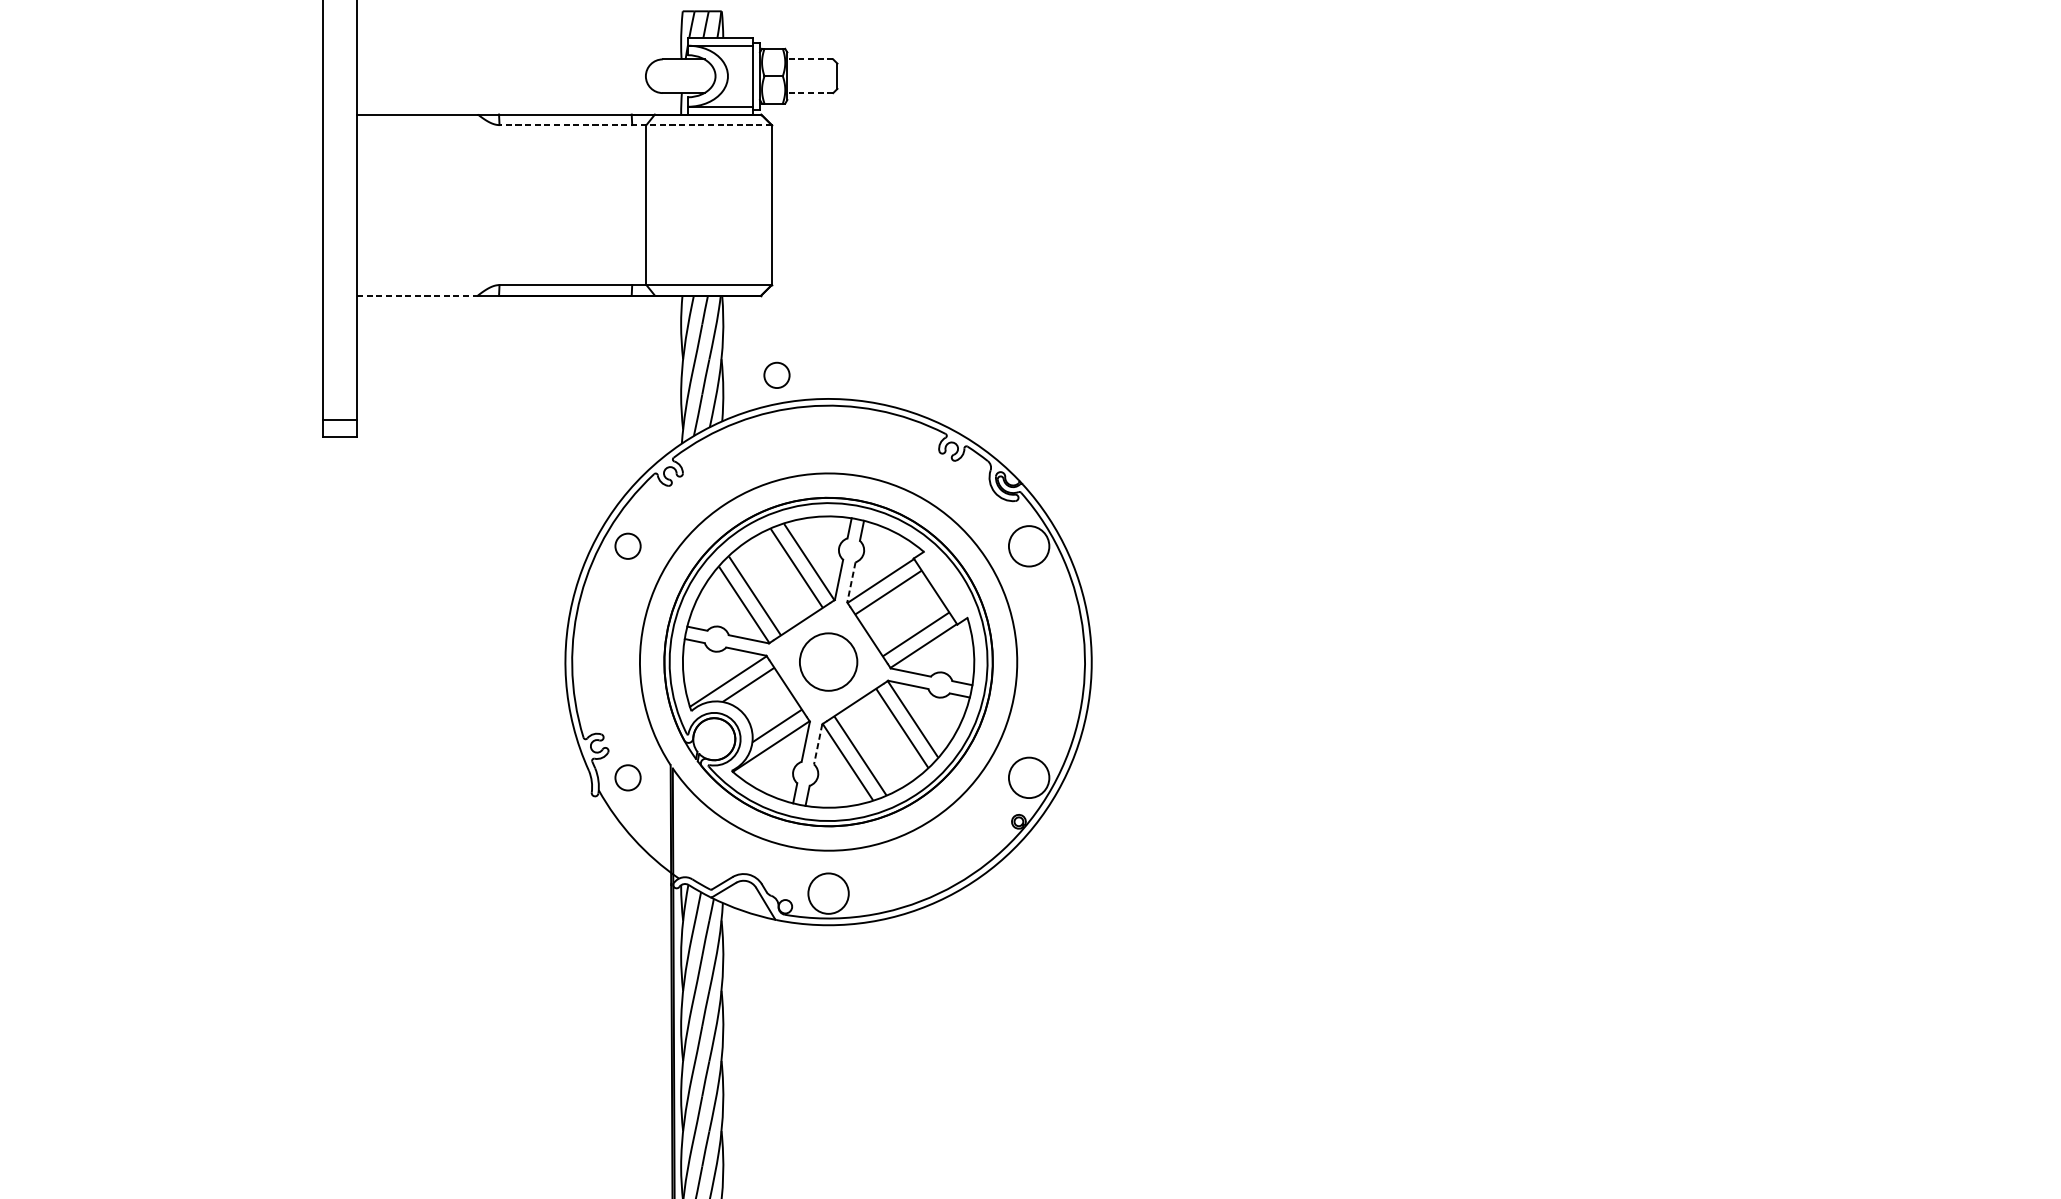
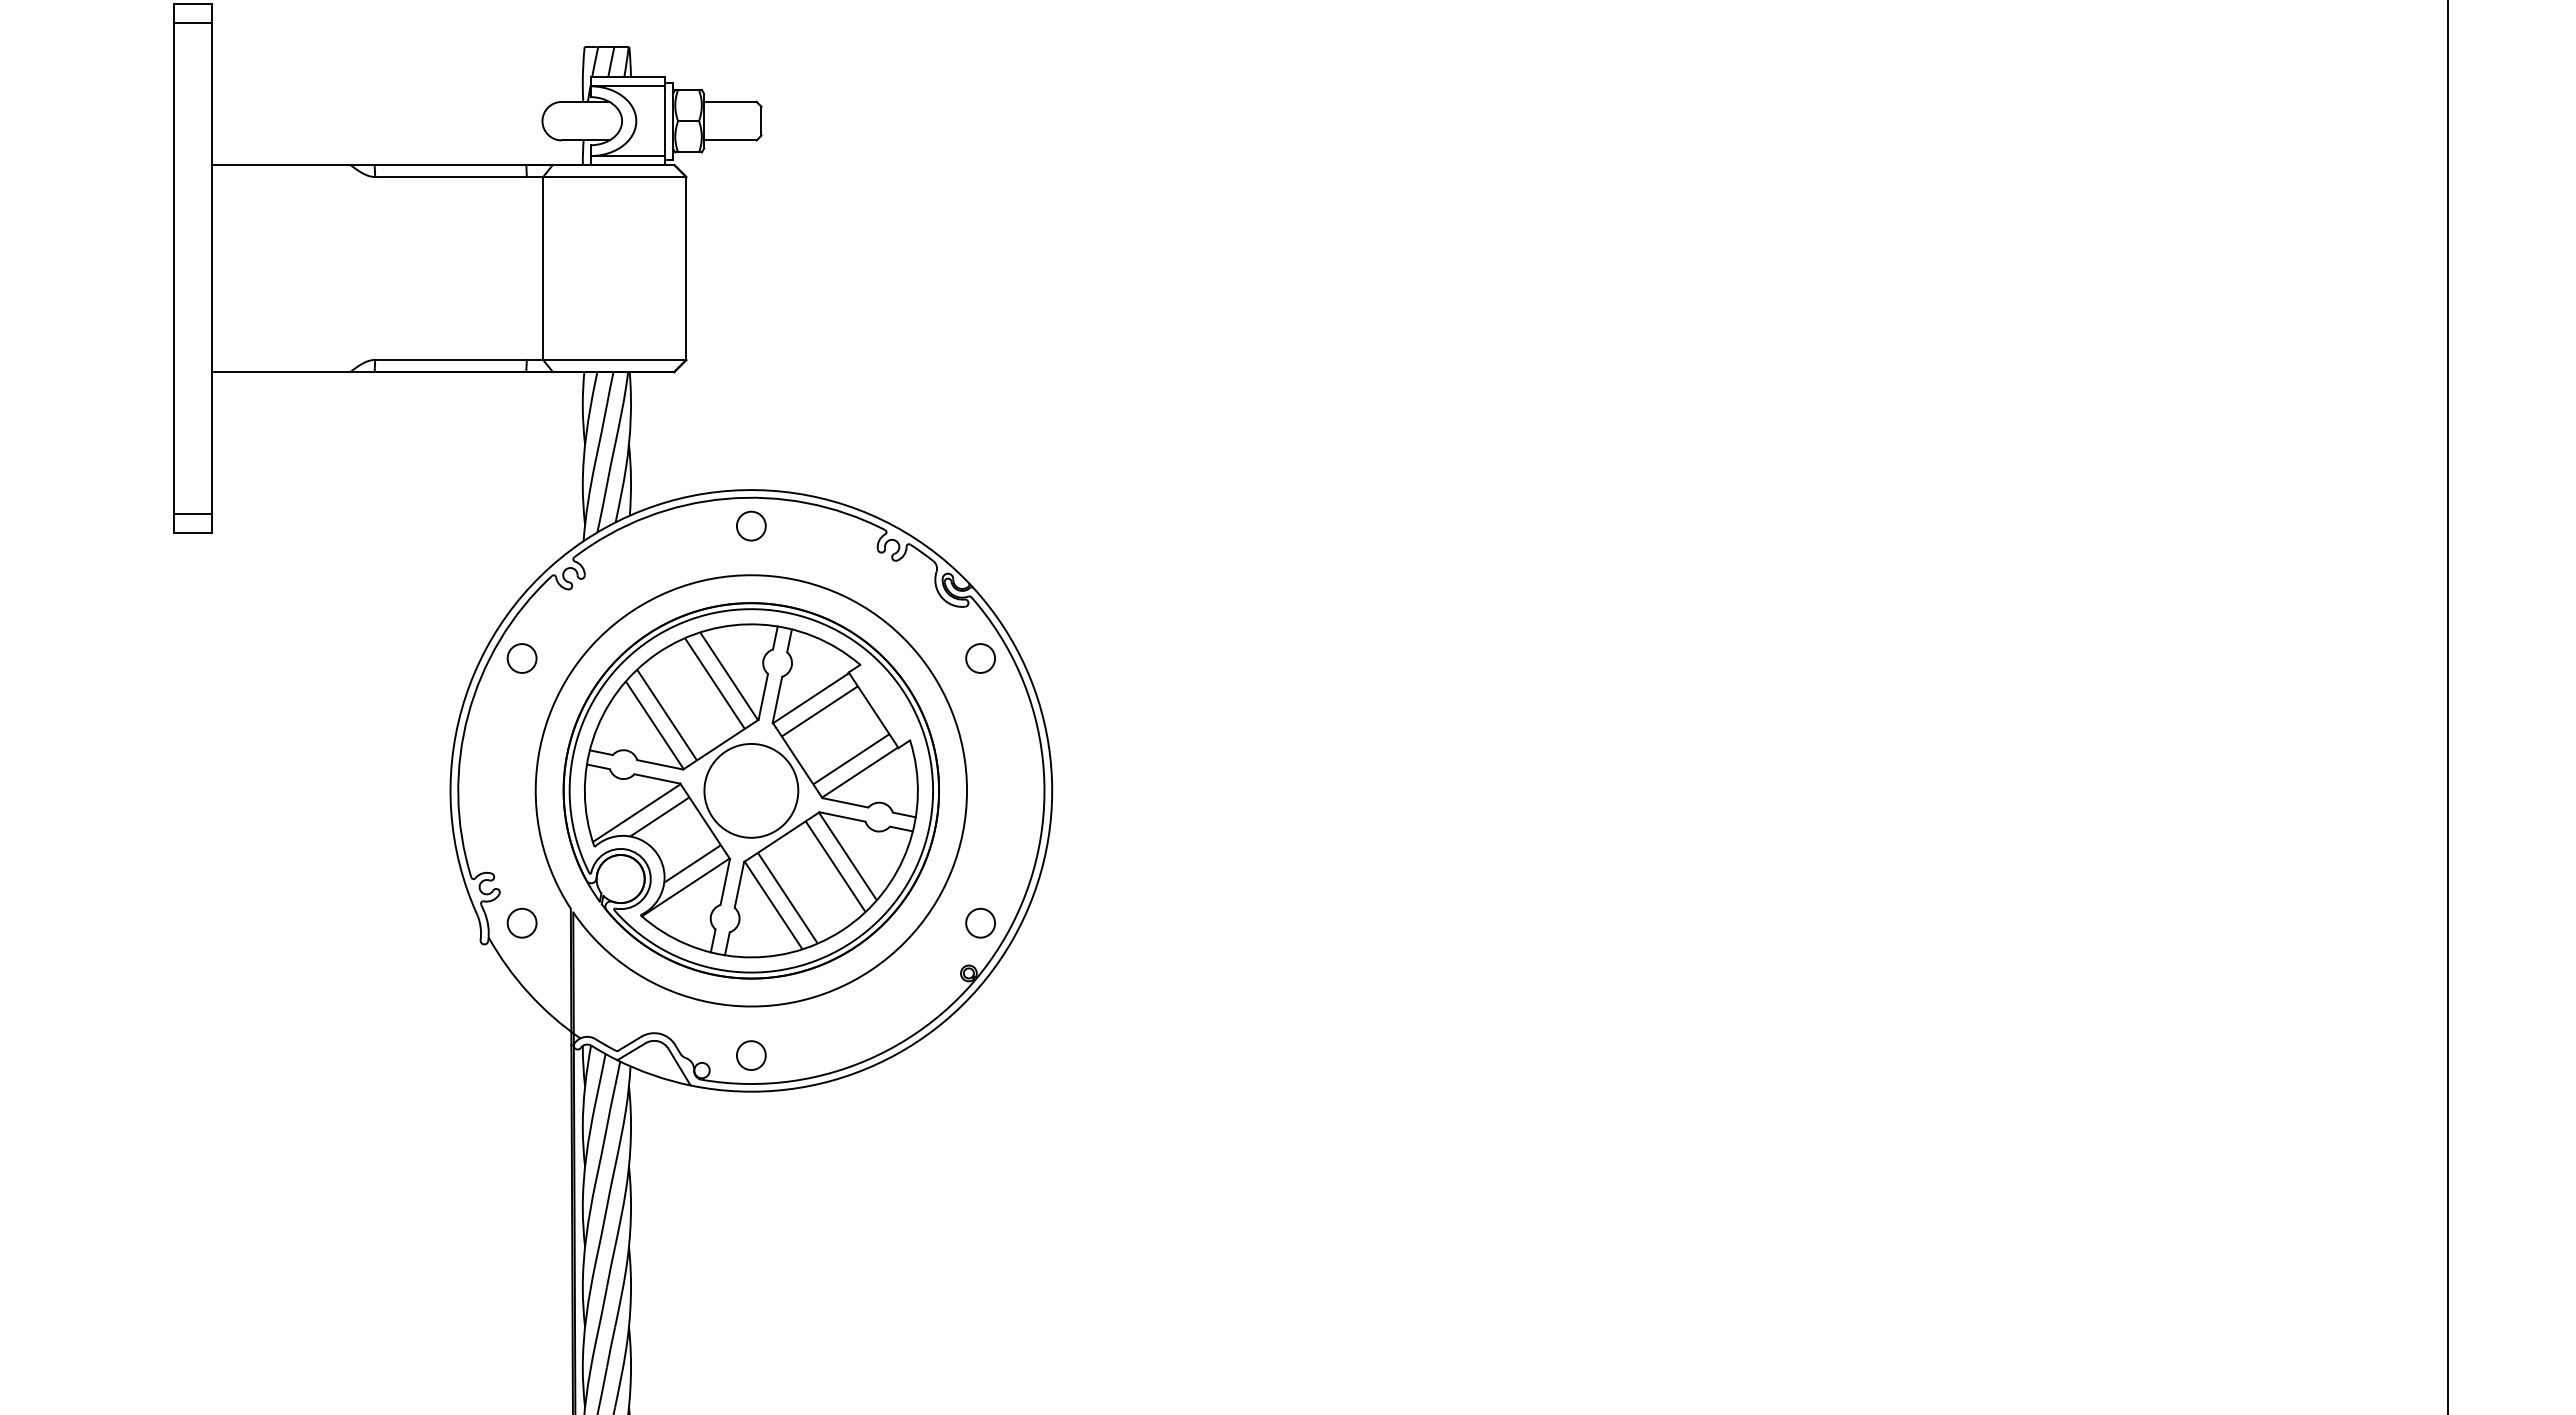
line: (809, 59) -> (729, 101), dashed -> solid
line: (809, 93) -> (729, 140), dashed -> solid
line: (635, 125) -> (530, 177), dashed -> solid
line: (417, 295) -> (281, 371), dashed -> solid
circle: (777, 374) -> (751, 525), moved
circle: (1029, 546) -> (980, 658), size x0.62
line: (851, 583) -> (777, 700), dashed -> solid
circle: (828, 661) -> (751, 790), size x1.43
line: (818, 744) -> (739, 885), dashed -> solid
circle: (1029, 777) -> (980, 922), size x0.62
circle: (827, 893) -> (750, 1055), size x0.62

